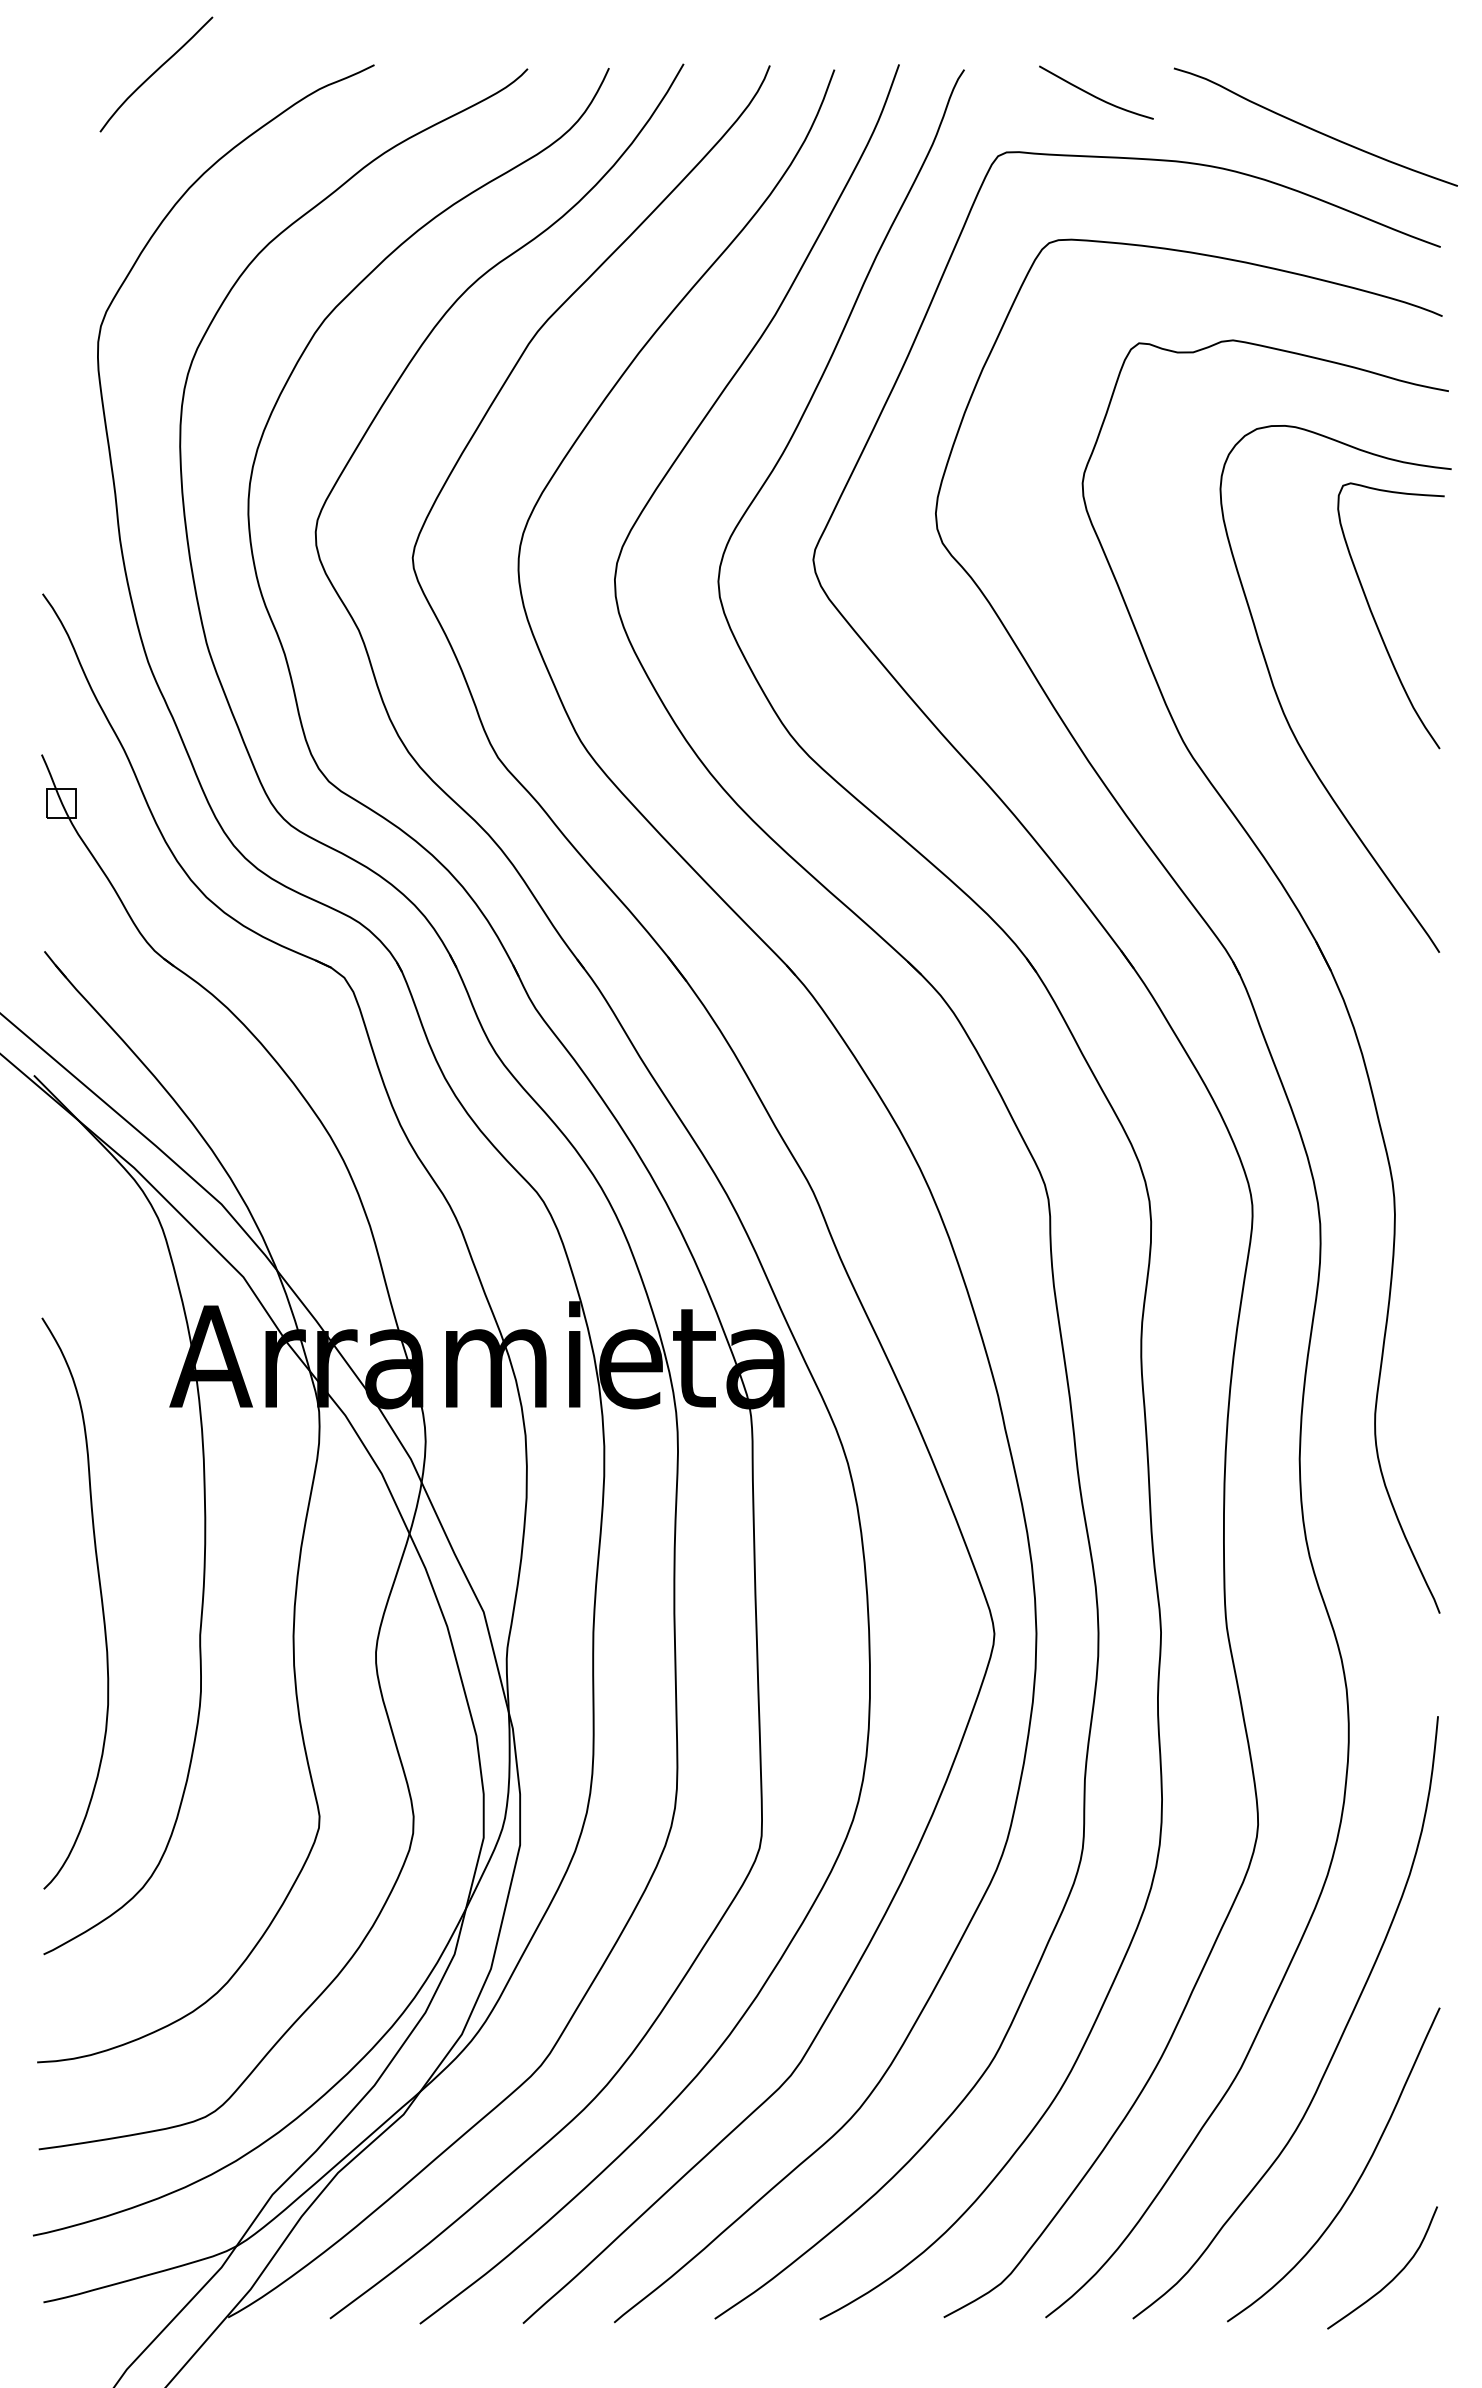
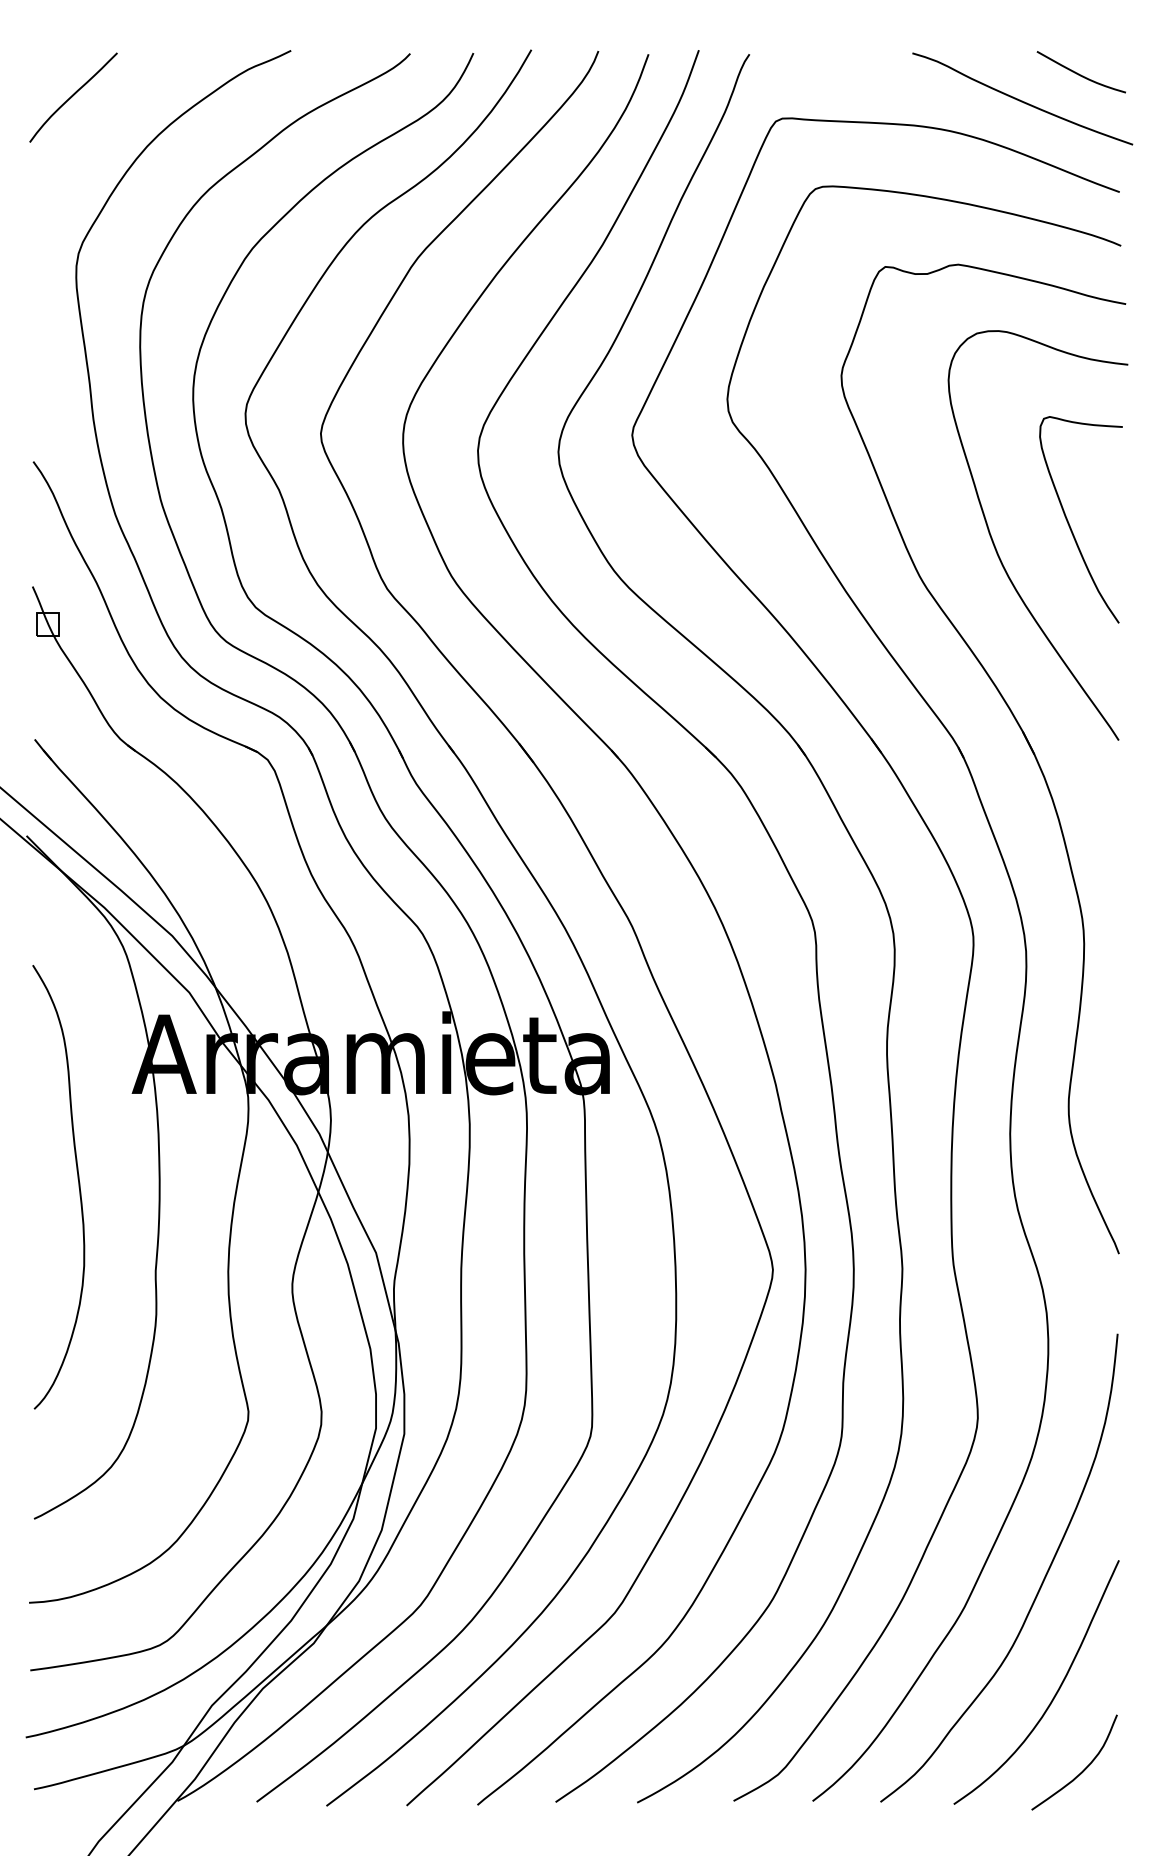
curve: (155, 73) -> (72, 96), moved
curve: (1093, 94) -> (1079, 73), moved
curve: (1376, 621) -> (1069, 524), moved
curve: (100, 1598) -> (78, 1183), moved

